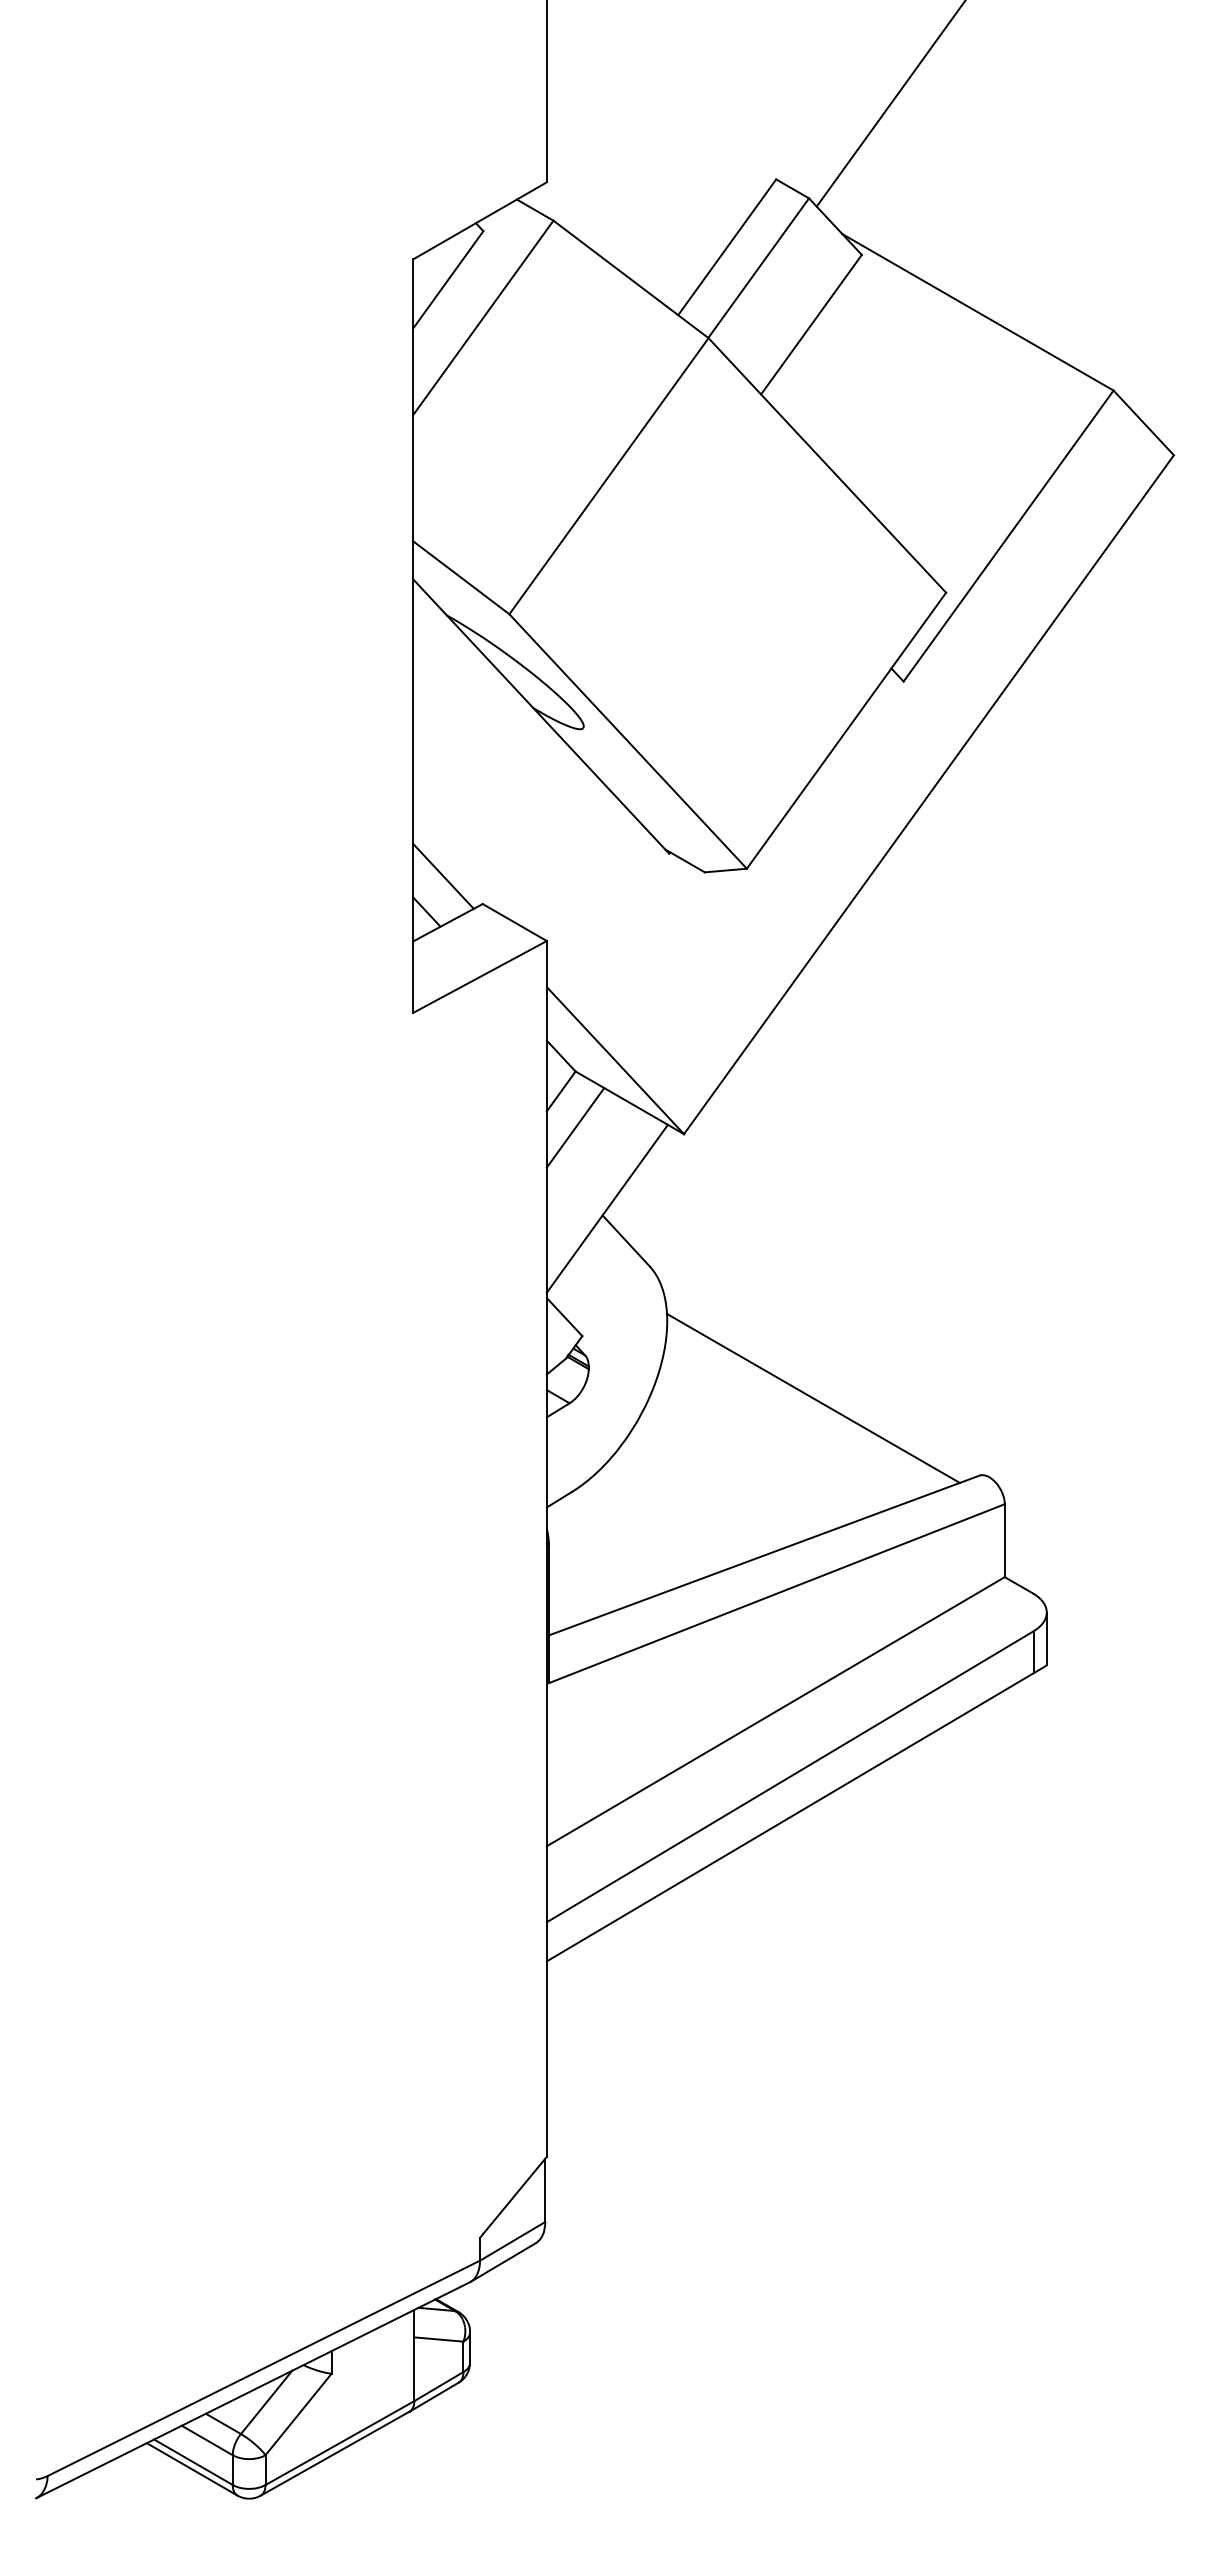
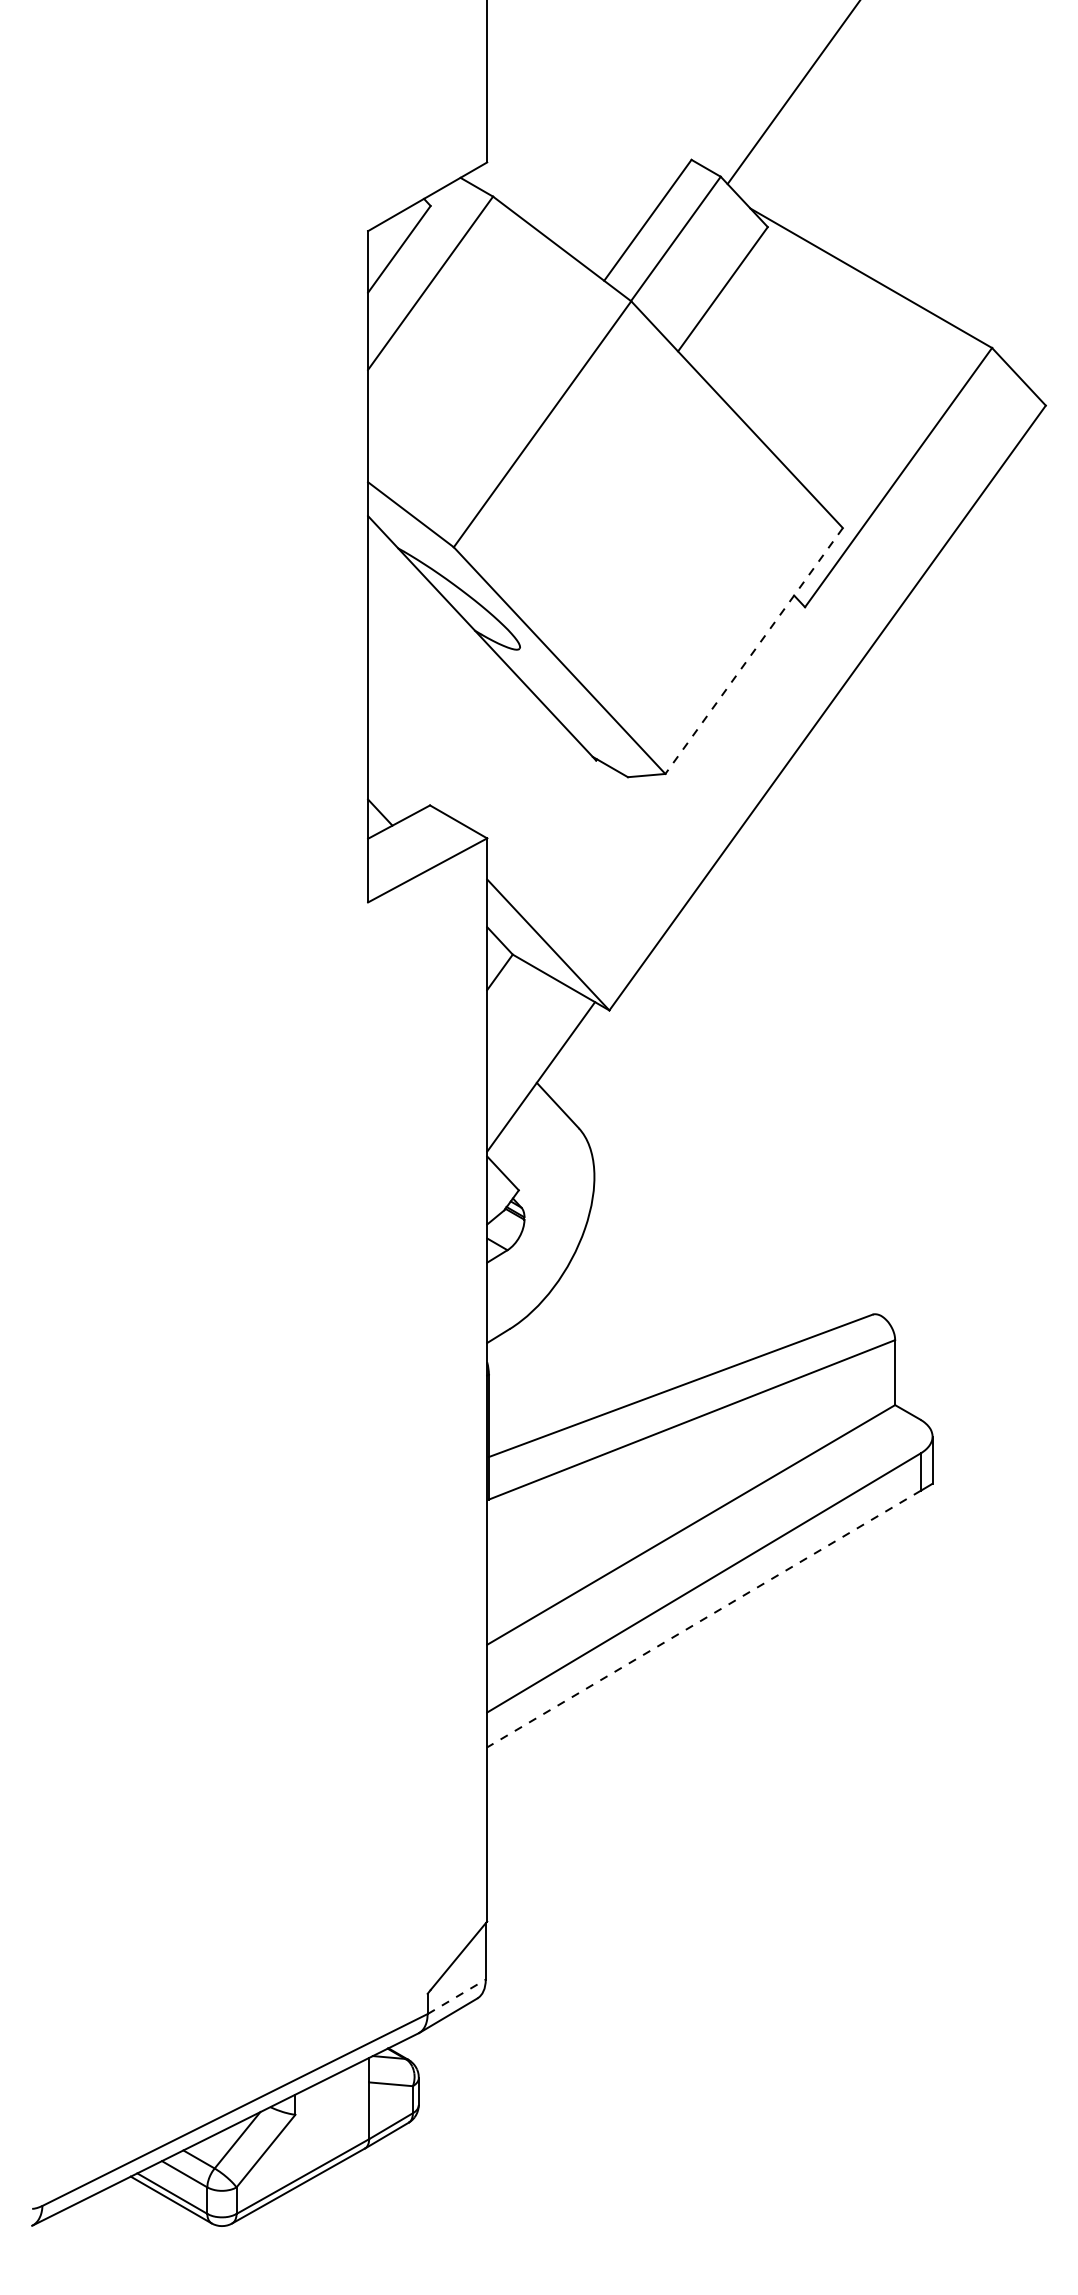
line: (846, 731) -> (754, 651), solid -> dashed
line: (443, 875) -> (395, 780), removed
line: (575, 1127) -> (512, 1004), removed
line: (812, 1397) -> (723, 1245), removed
line: (790, 1817) -> (704, 1619), solid -> dashed
line: (512, 2241) -> (456, 1996), solid -> dashed

